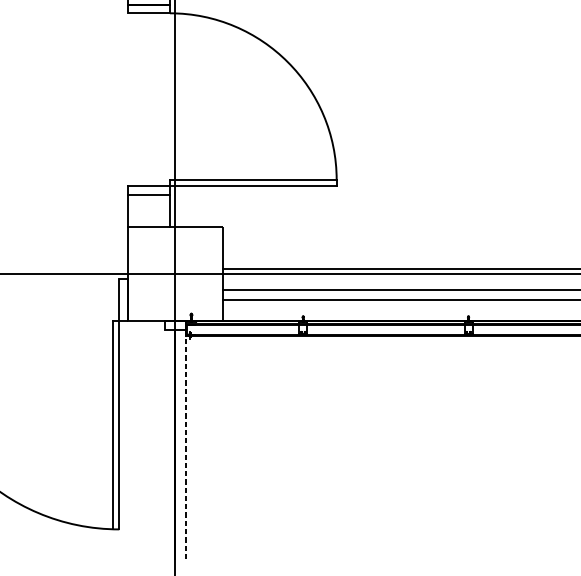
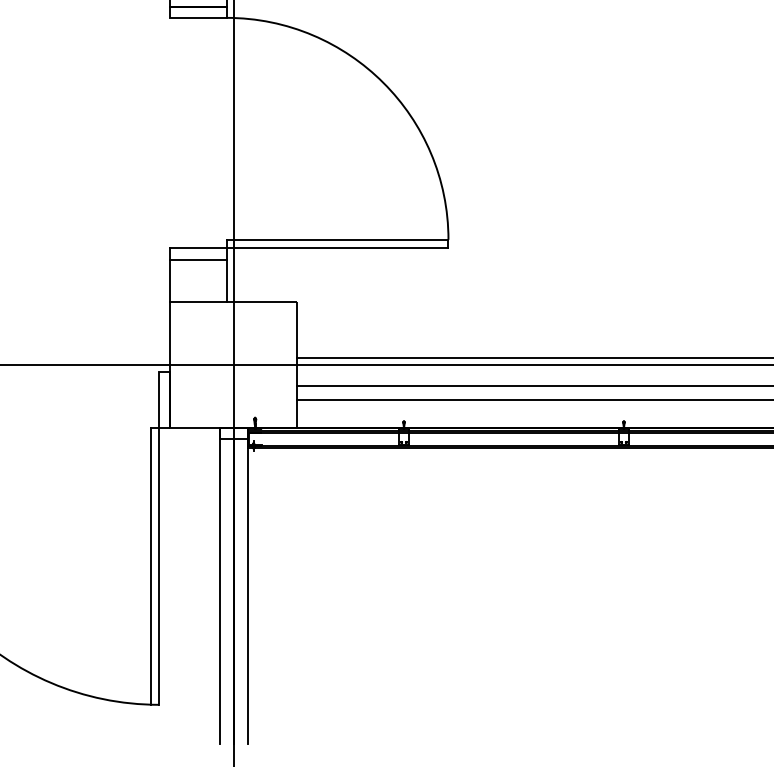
line: (185, 439) -> (247, 585), dashed -> solid
line: (164, 440) -> (219, 586), added

